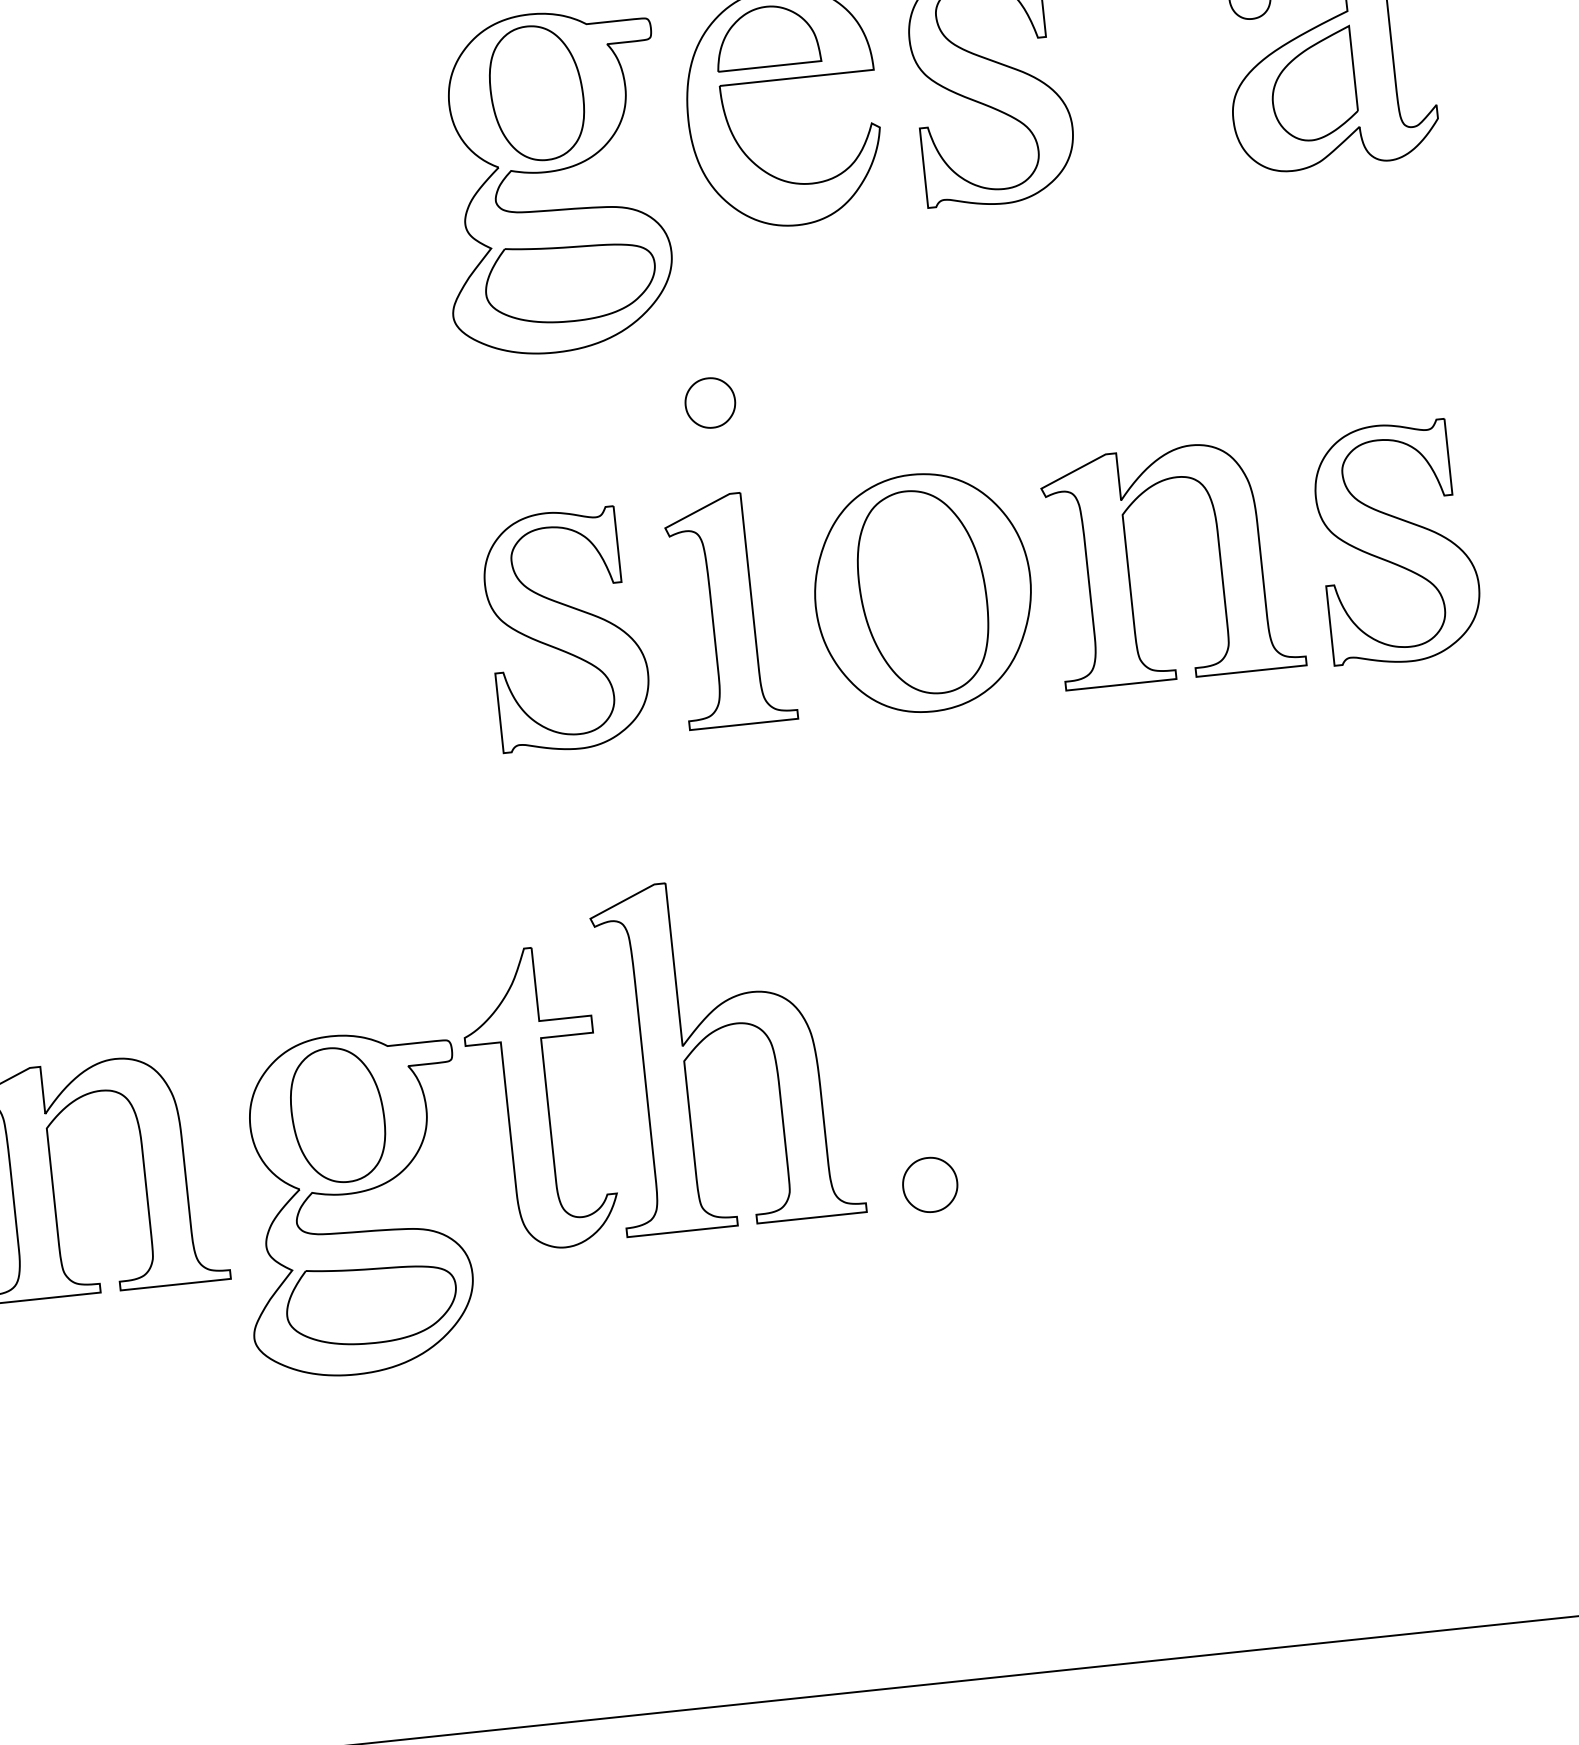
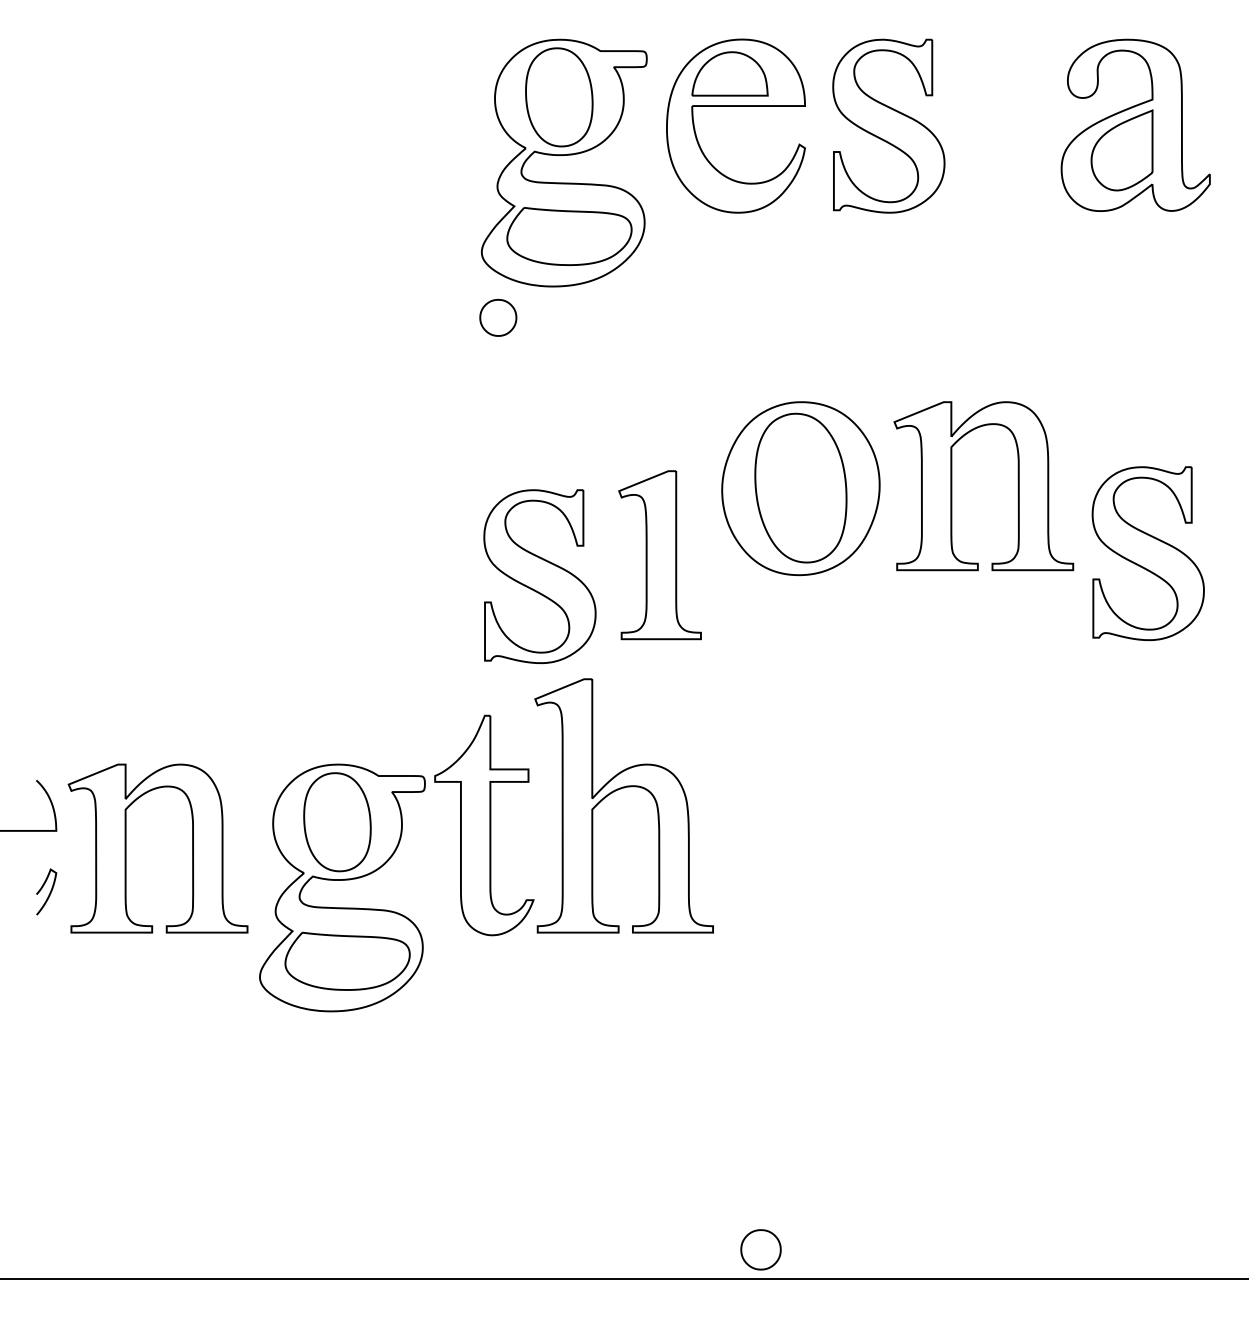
part: (710, 402) -> (498, 317), moved
part: (1396, 543) -> (1147, 553), moved
part: (729, 610) -> (659, 555), moved
part: (566, 630) -> (539, 576), moved
part: (929, 1184) -> (760, 1249), moved

